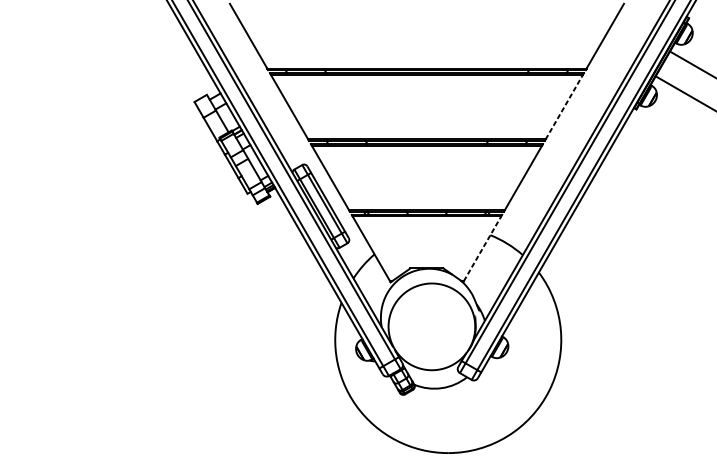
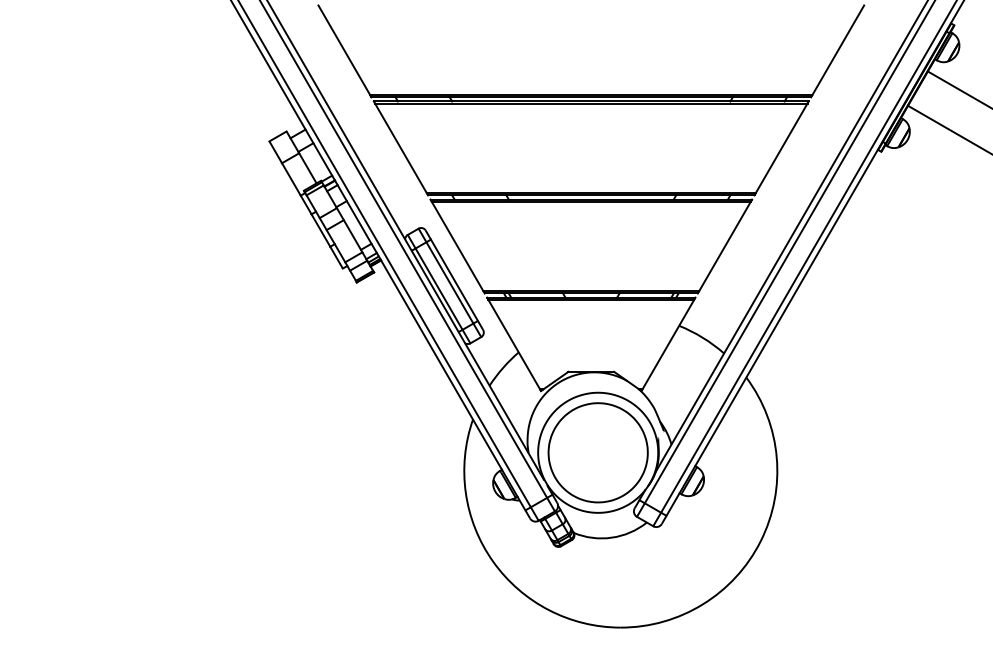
line: (564, 107) -> (781, 148), dashed -> solid
line: (482, 248) -> (668, 344), dashed -> solid
part: (431, 326) -> (597, 452), added

